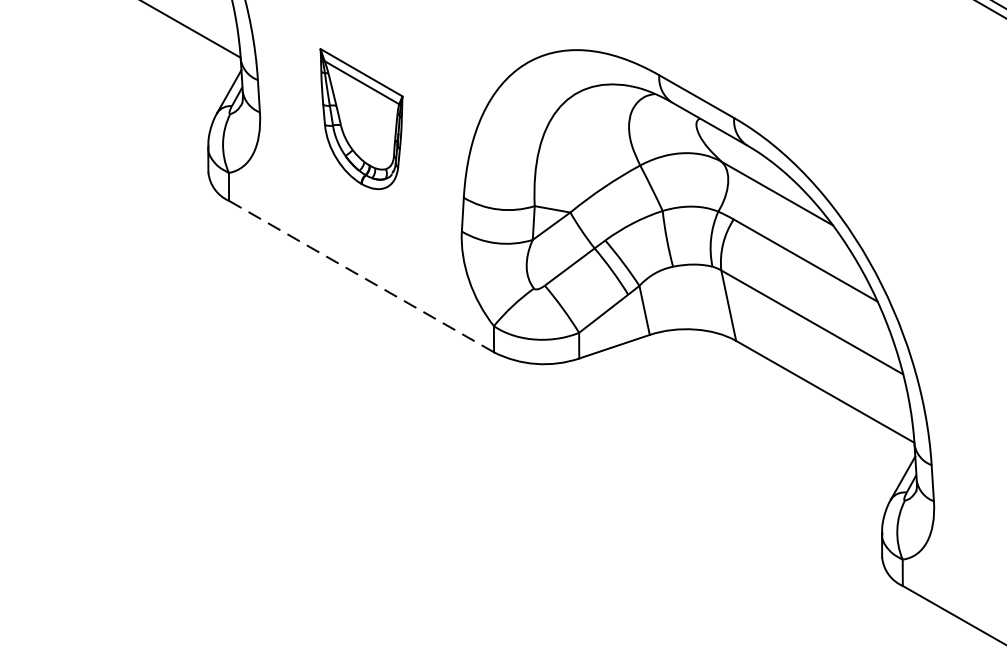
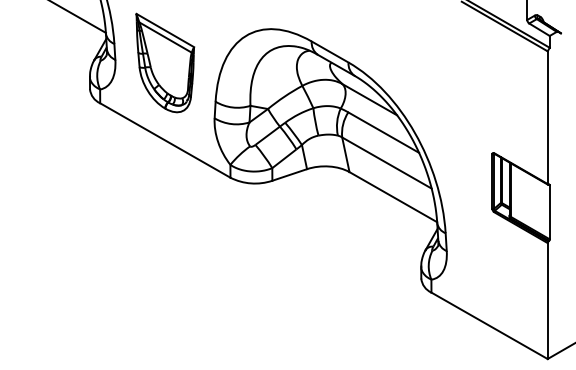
part: (361, 117) -> (165, 62), size x1.43
line: (359, 276) -> (164, 140), dashed -> solid

